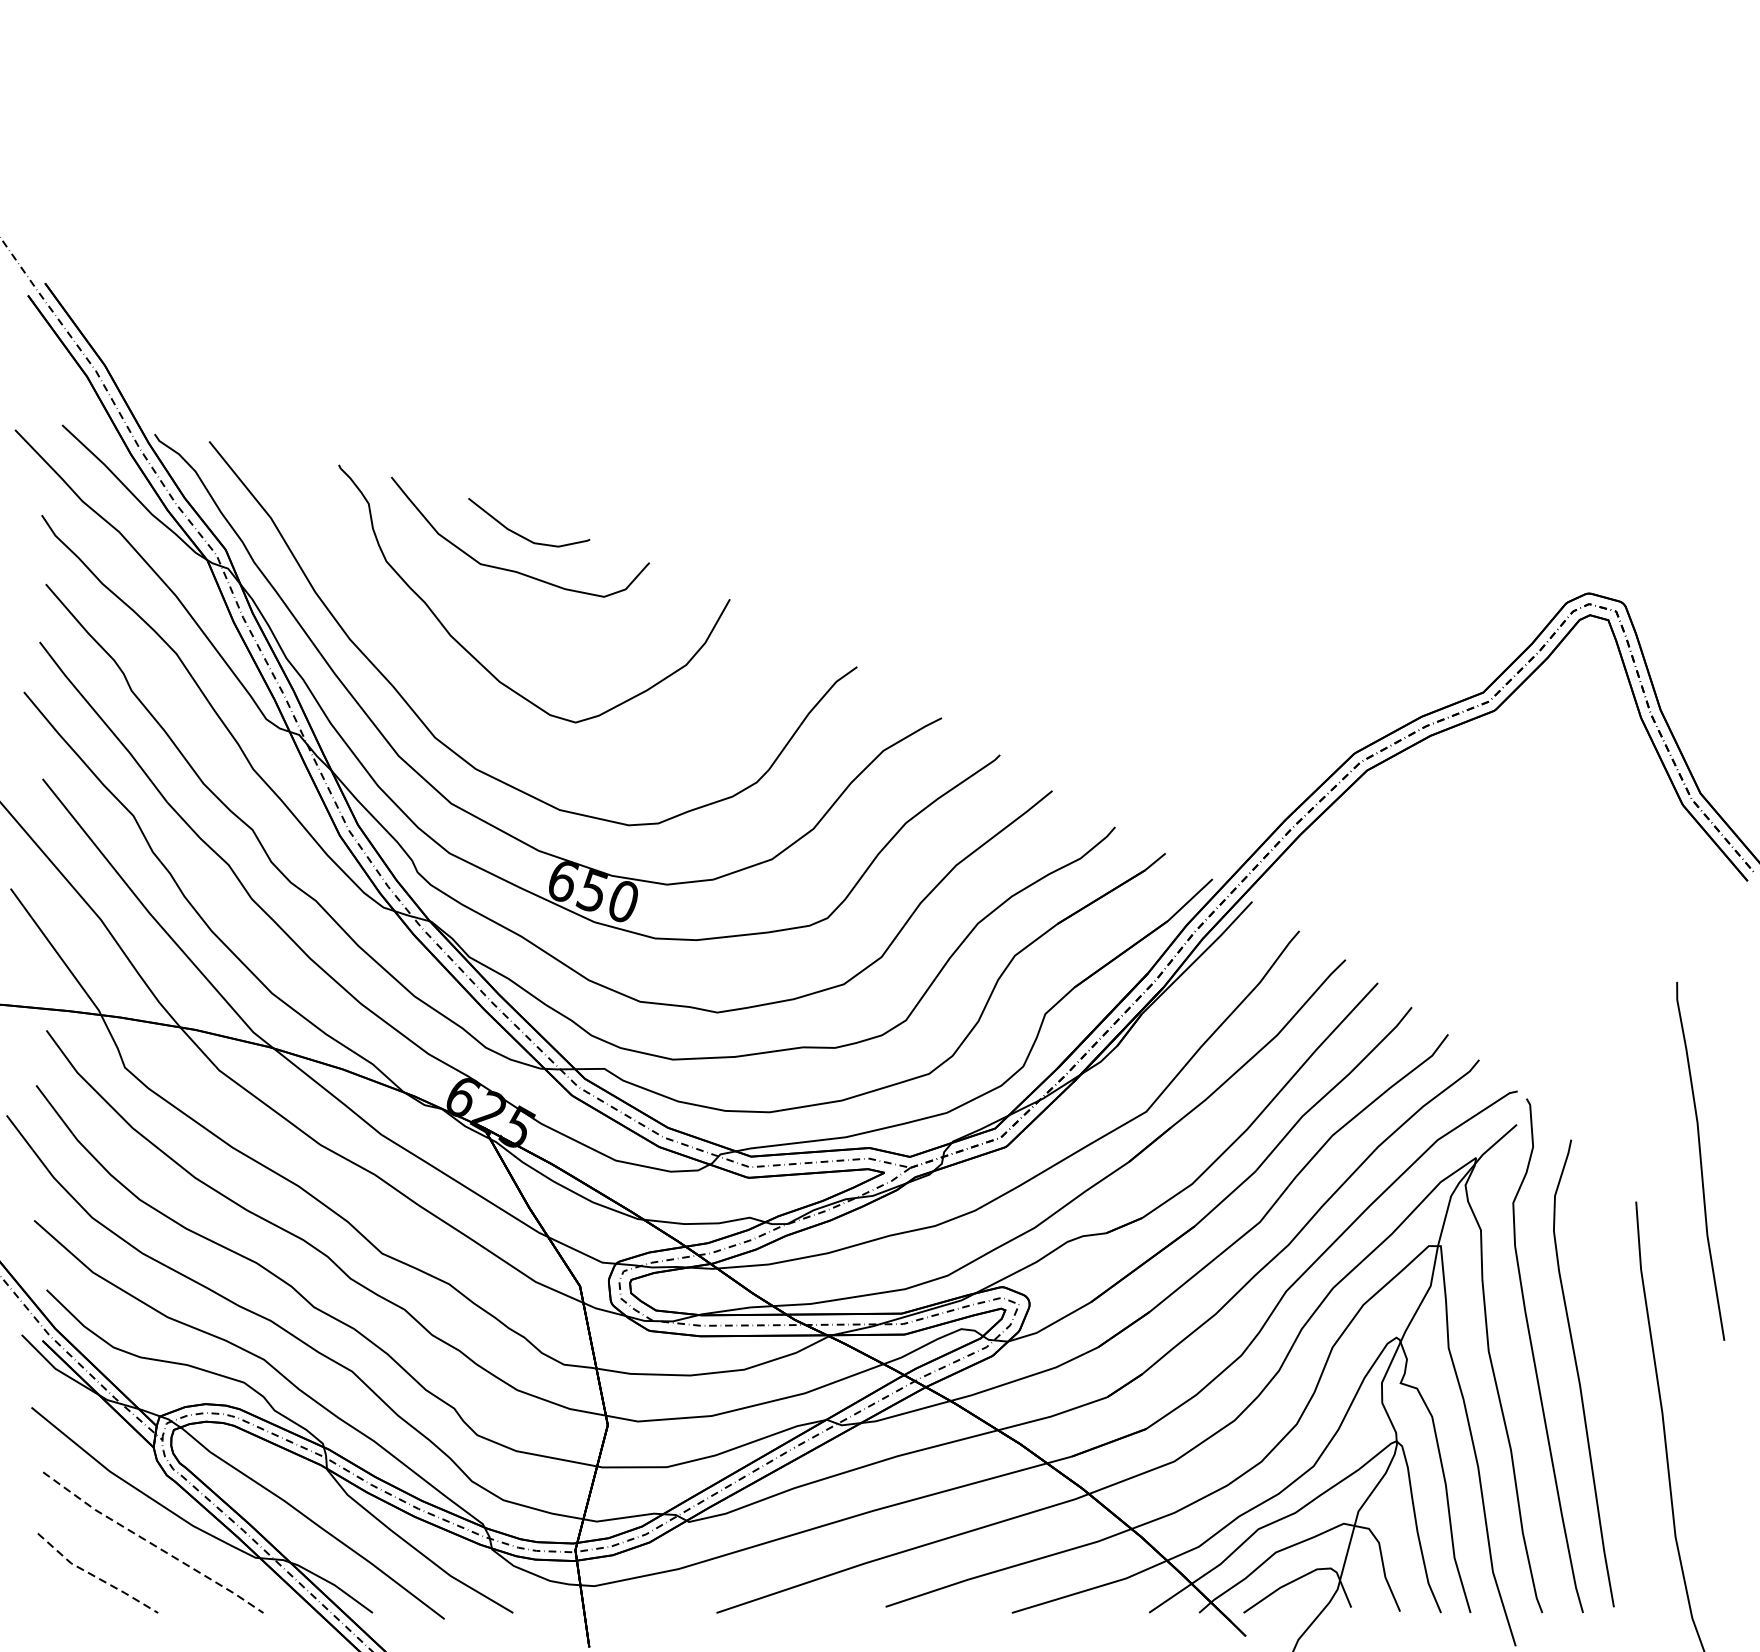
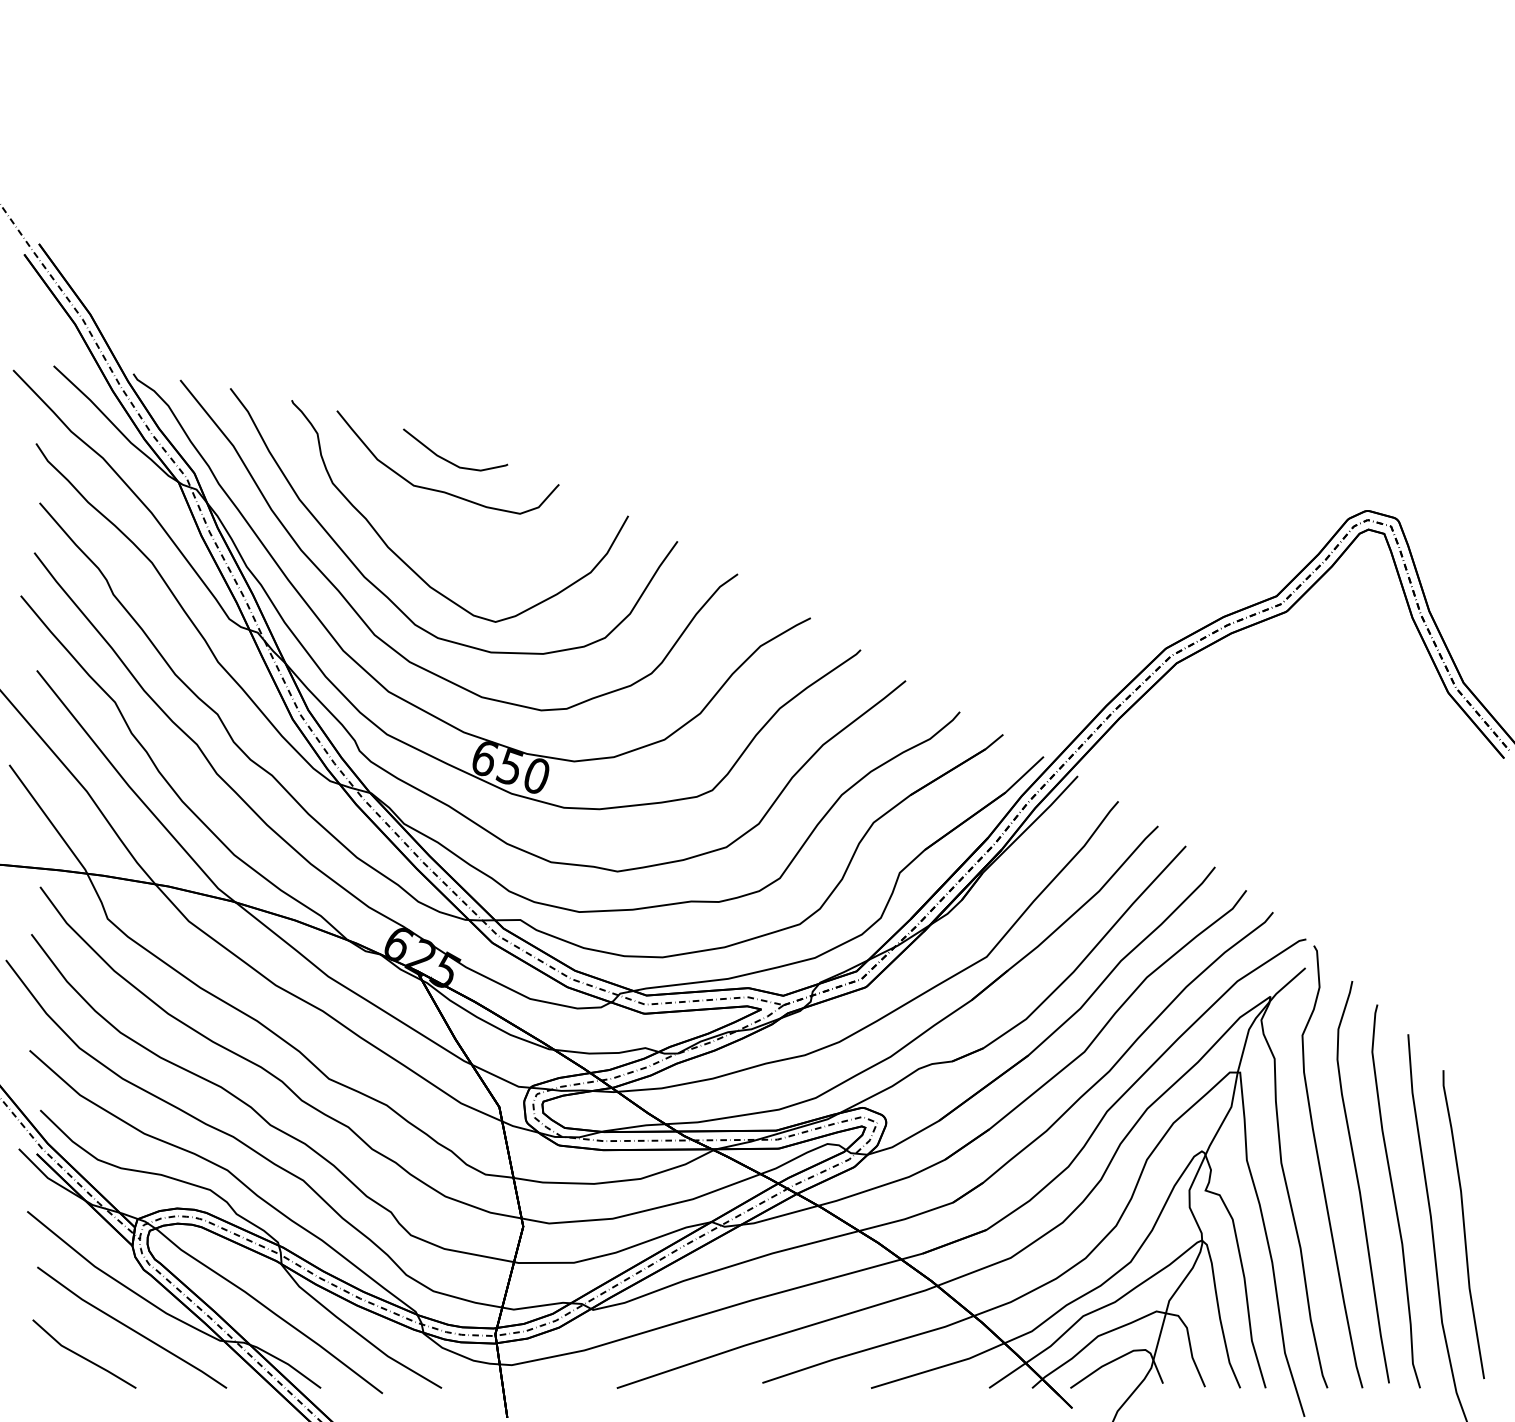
curve: (445, 688) -> (383, 592), added
curve: (1700, 1161) -> (1463, 1224), moved
curve: (1620, 1390) -> (1394, 1196), added
line: (152, 1544) -> (131, 1329), dashed -> solid
line: (95, 1577) -> (82, 1357), dashed -> solid

